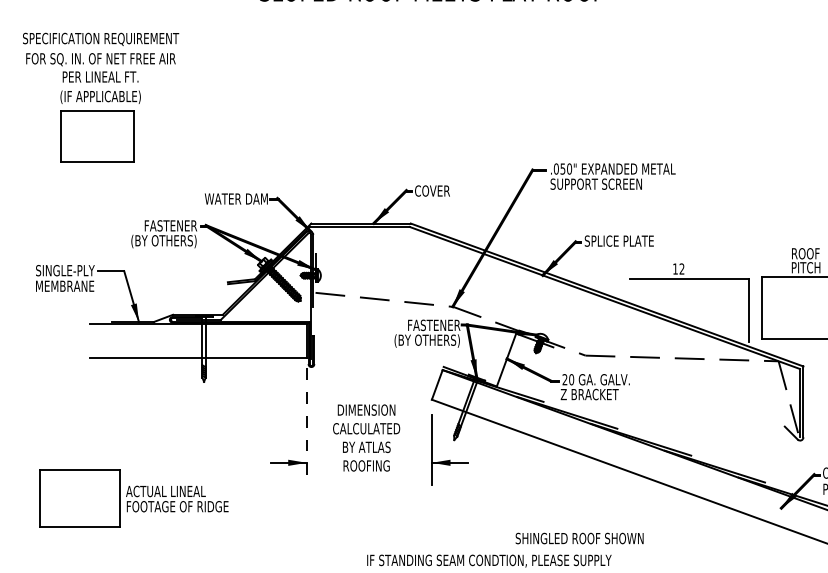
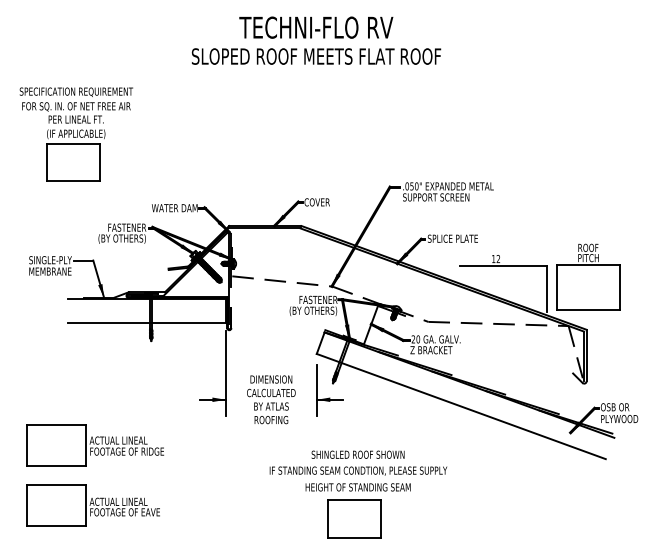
line: (306, 428) -> (225, 374), dashed -> solid
text: (366, 437) -> (271, 399), moved
part: (132, 498) -> (94, 445), moved
text: (578, 538) -> (357, 454), moved

